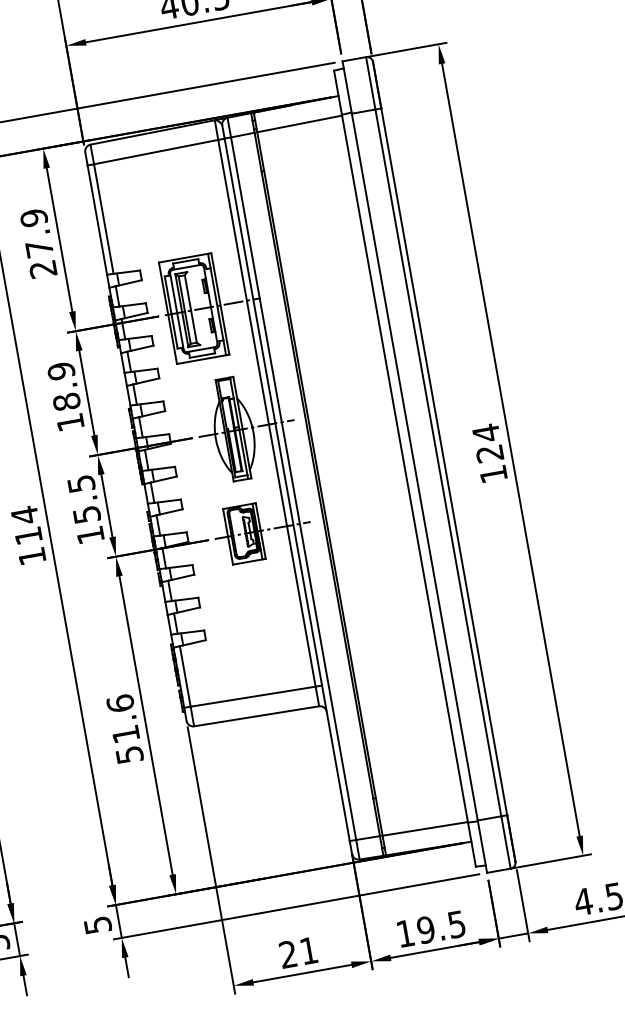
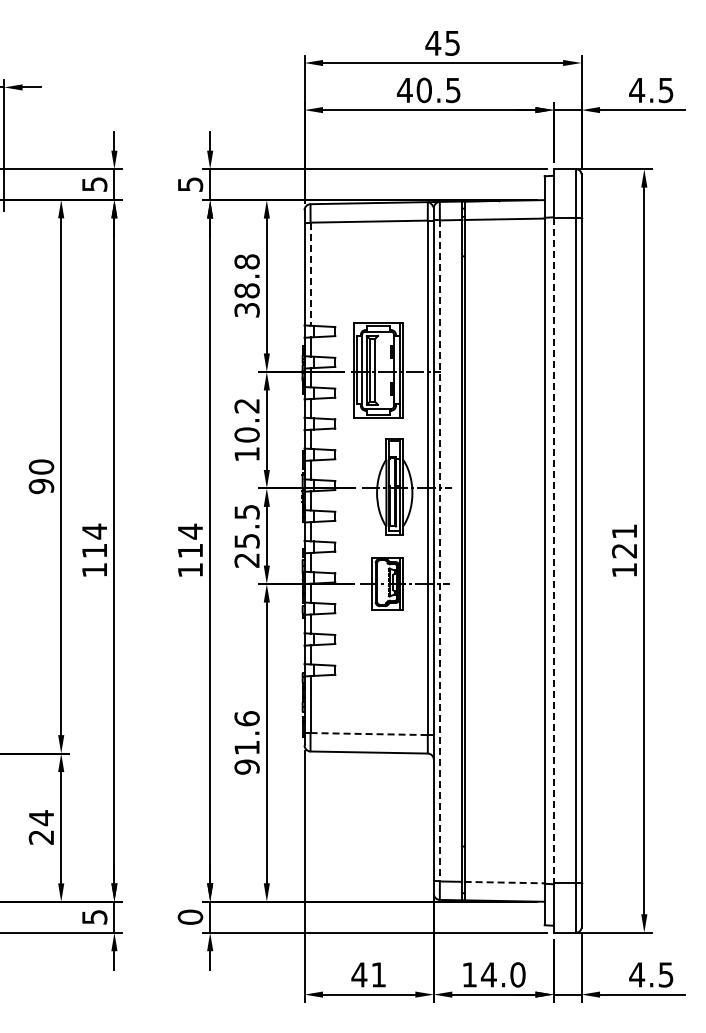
line: (103, 219) -> (310, 274), solid -> dashed
text: (37, 243) -> (246, 285), 27.9 -> 38.8
text: (63, 386) -> (246, 420), 18.9 -> 10.2
text: (486, 433) -> (624, 531), 124 -> 121
line: (414, 466) -> (553, 550), solid -> dashed
line: (293, 488) -> (439, 550), solid -> dashed
text: (89, 535) -> (246, 560), 15.5 -> 25.5
line: (253, 697) -> (369, 734), solid -> dashed
text: (128, 754) -> (246, 766), 51.6 -> 91.6
line: (426, 828) -> (505, 882), solid -> dashed
text: (97, 924) -> (190, 916), 5 -> 0
text: (440, 926) -> (502, 974), 19.5 -> 14.0
text: (288, 954) -> (359, 974), 21 -> 41

